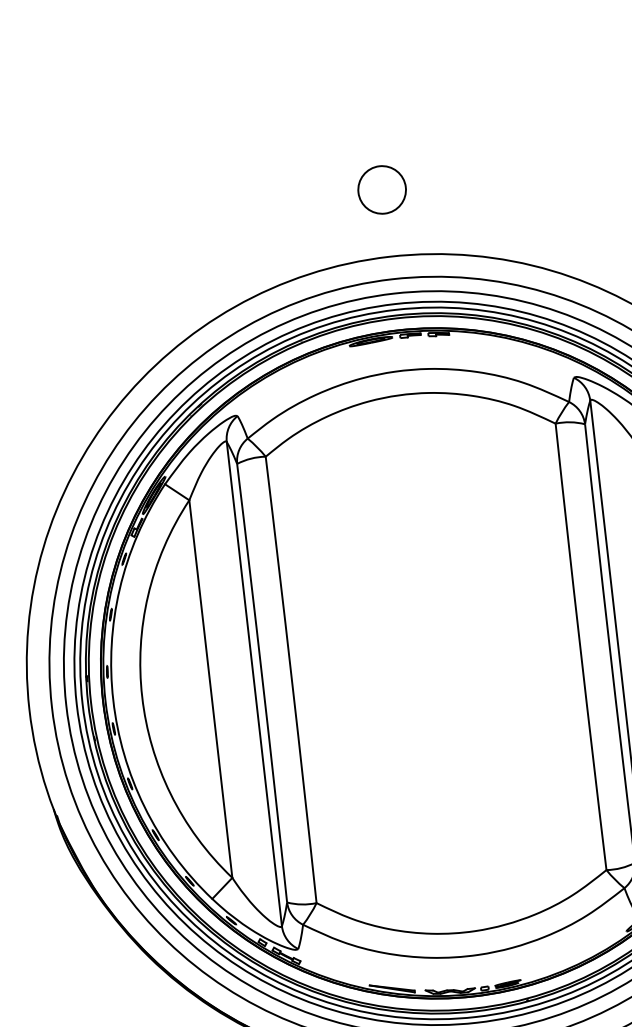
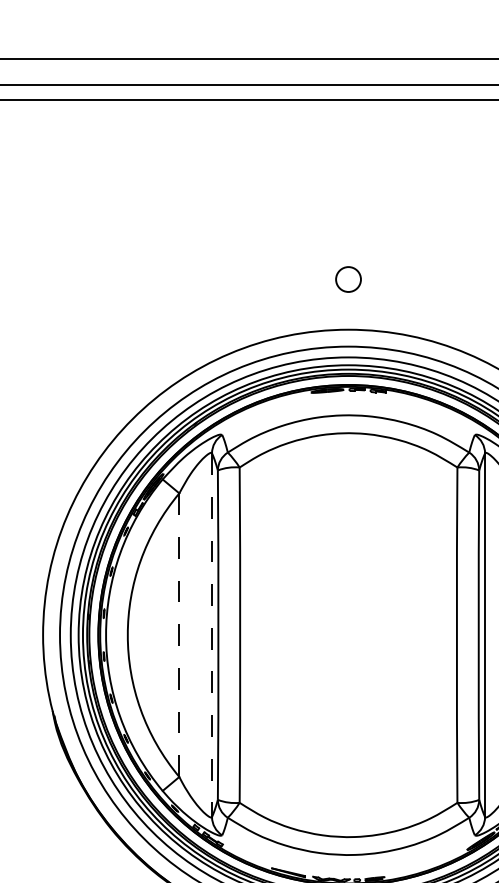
circle: (382, 189) -> (348, 279), size x0.7
line: (255, 684) -> (212, 635), solid -> dashed
line: (211, 689) -> (179, 635), solid -> dashed

